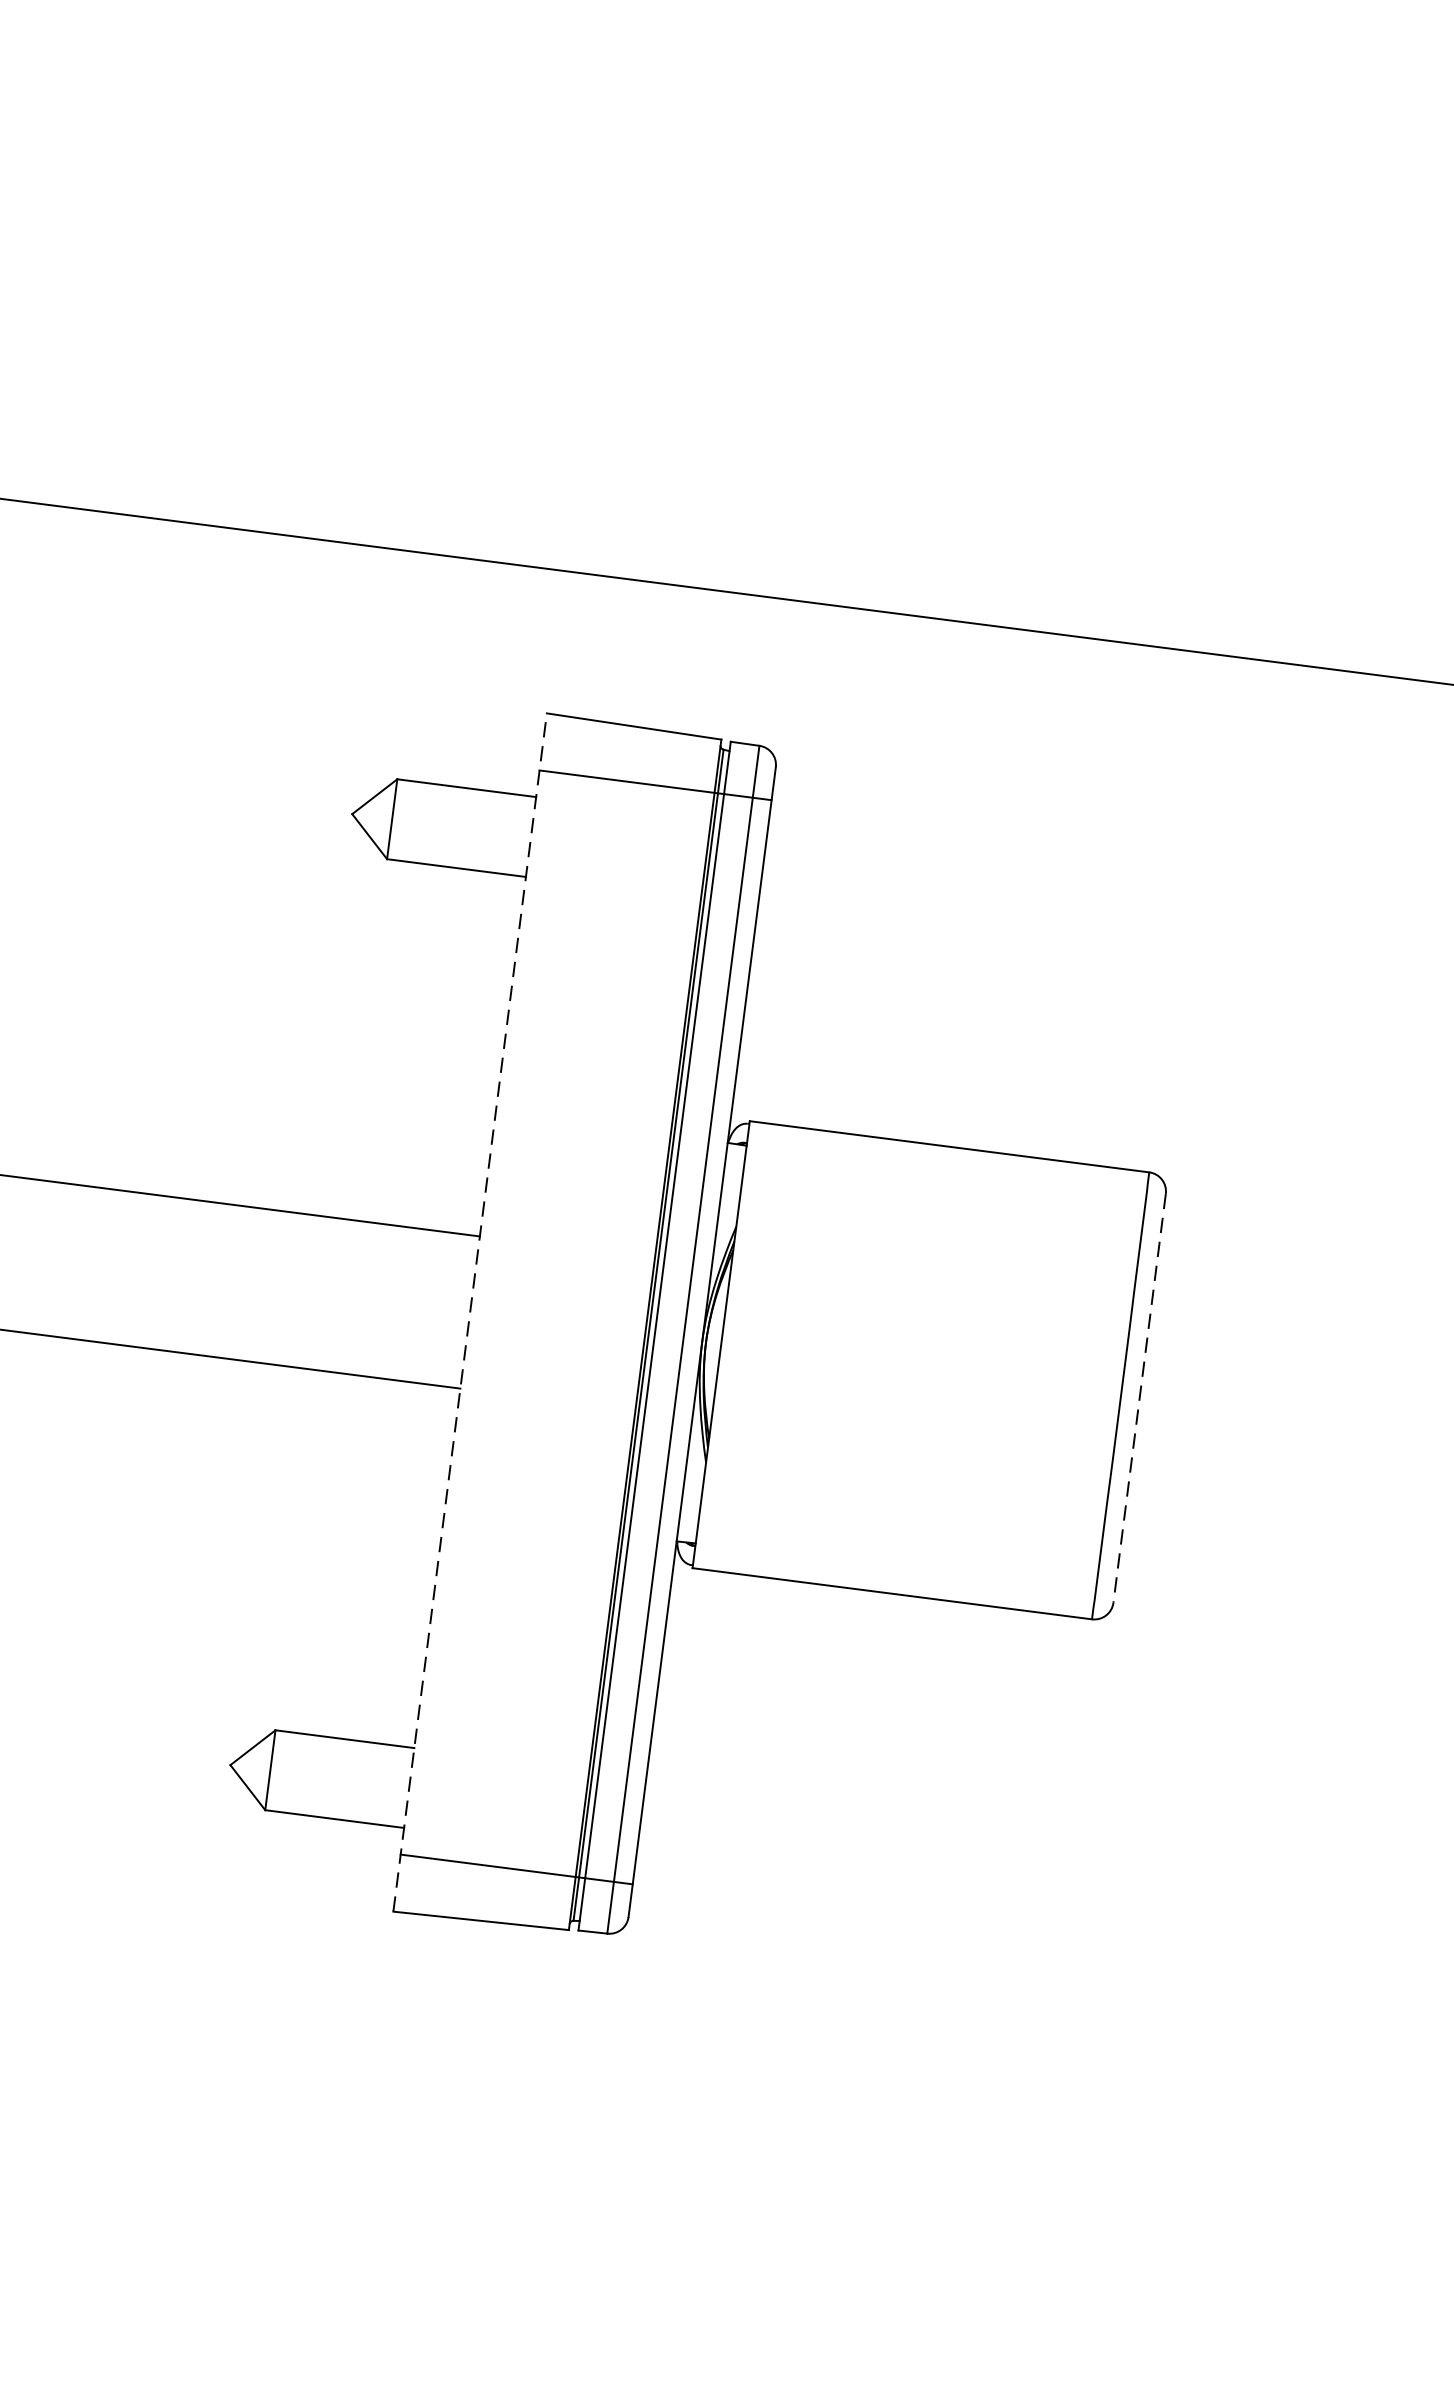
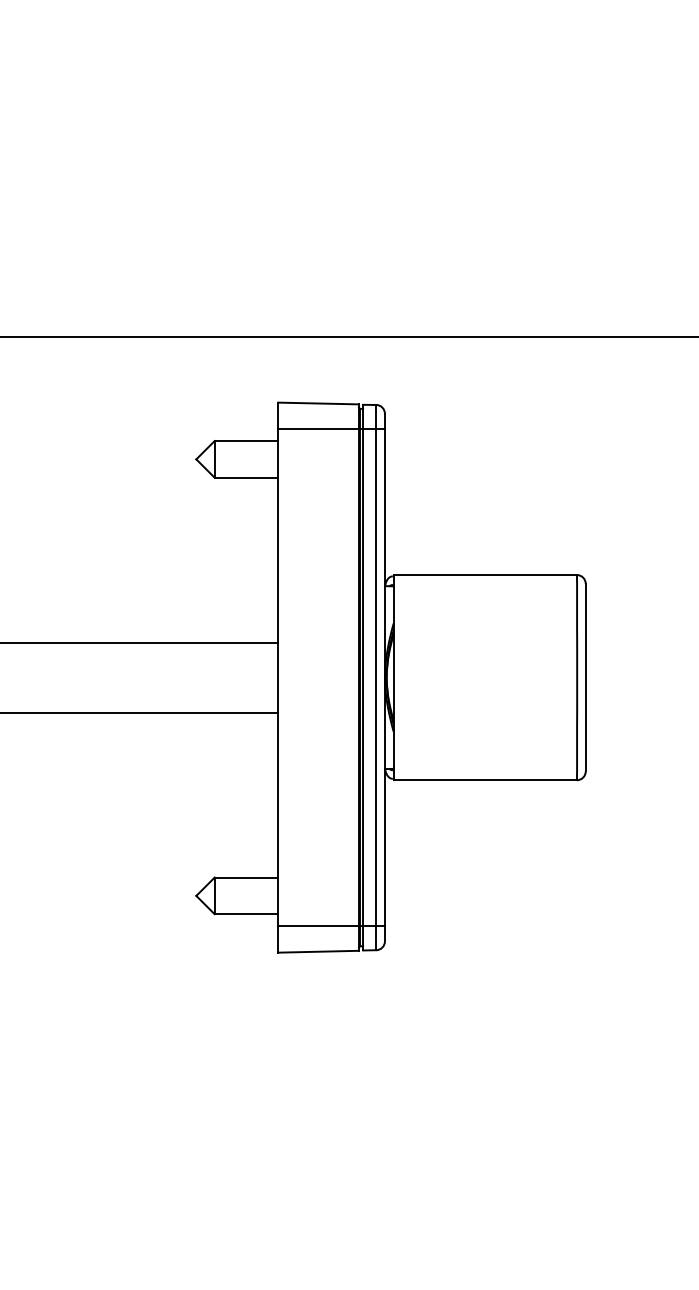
line: (470, 1312) -> (278, 677), dashed -> solid
line: (1139, 1397) -> (585, 677), dashed -> solid

